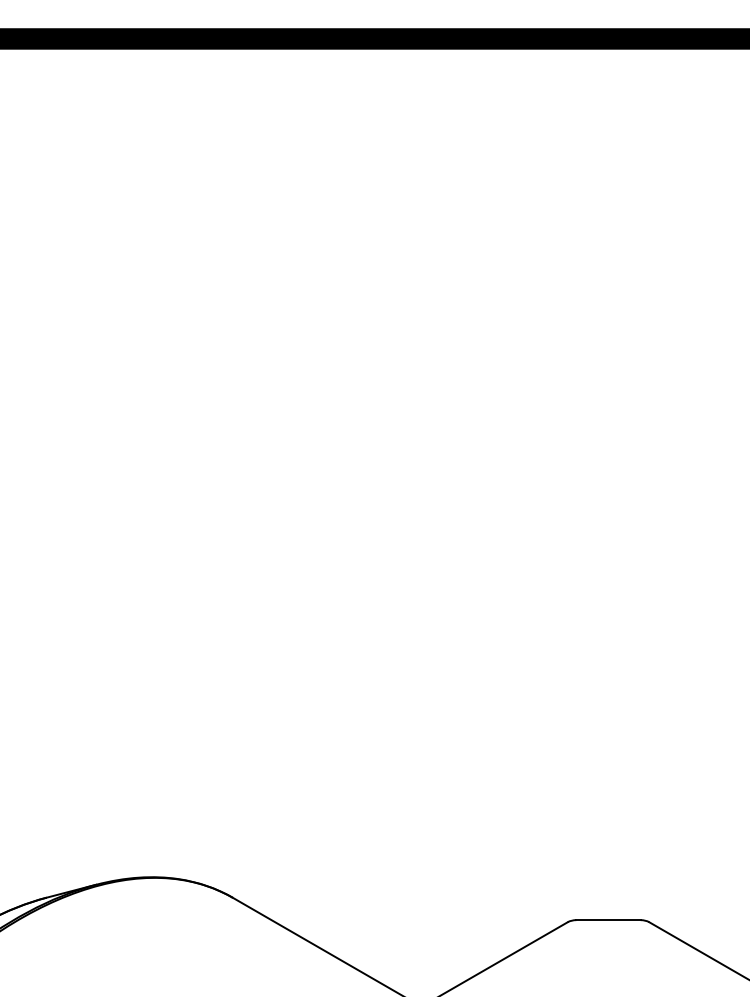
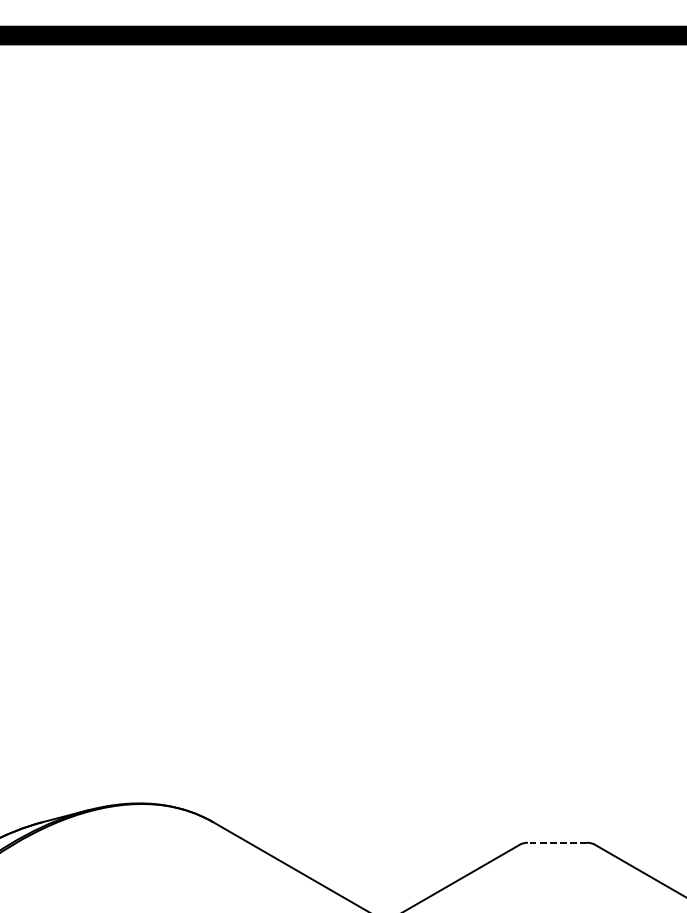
line: (608, 920) -> (557, 843), solid -> dashed

